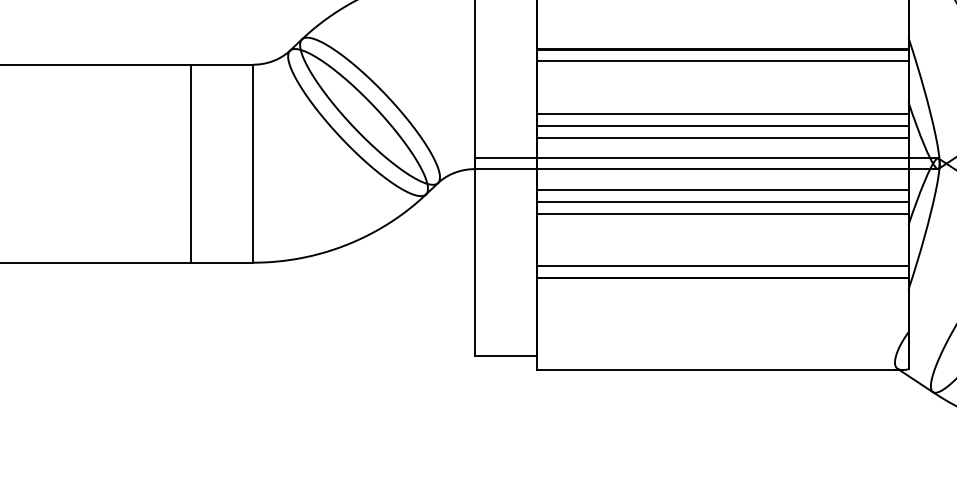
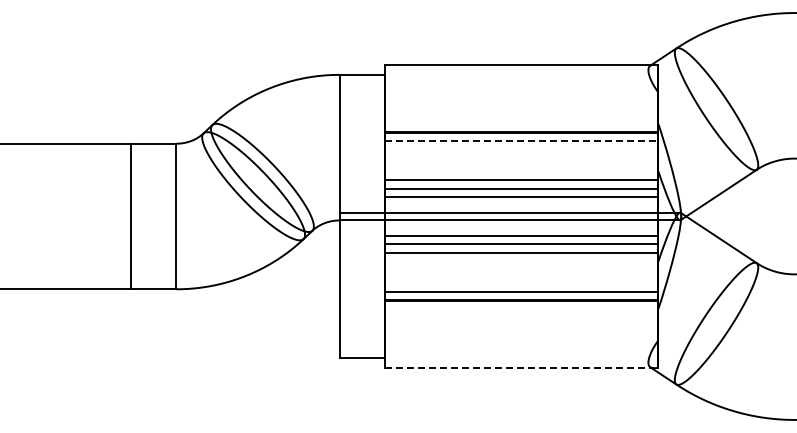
line: (723, 61) -> (522, 141), solid -> dashed
line: (721, 370) -> (520, 368), solid -> dashed

